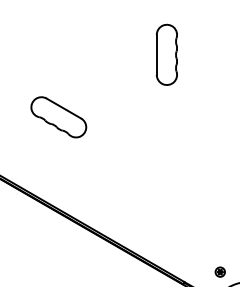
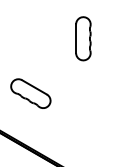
part: (166, 54) -> (83, 38), moved
part: (58, 117) -> (30, 93), moved

